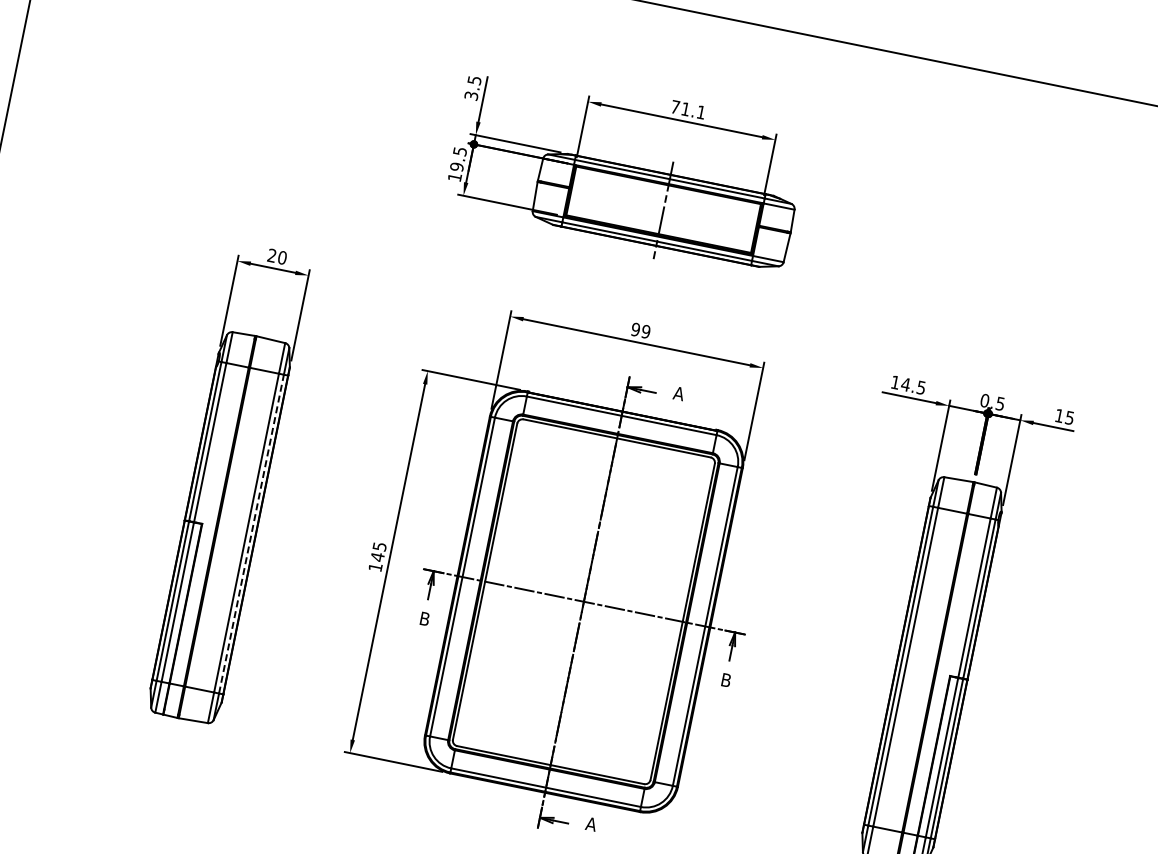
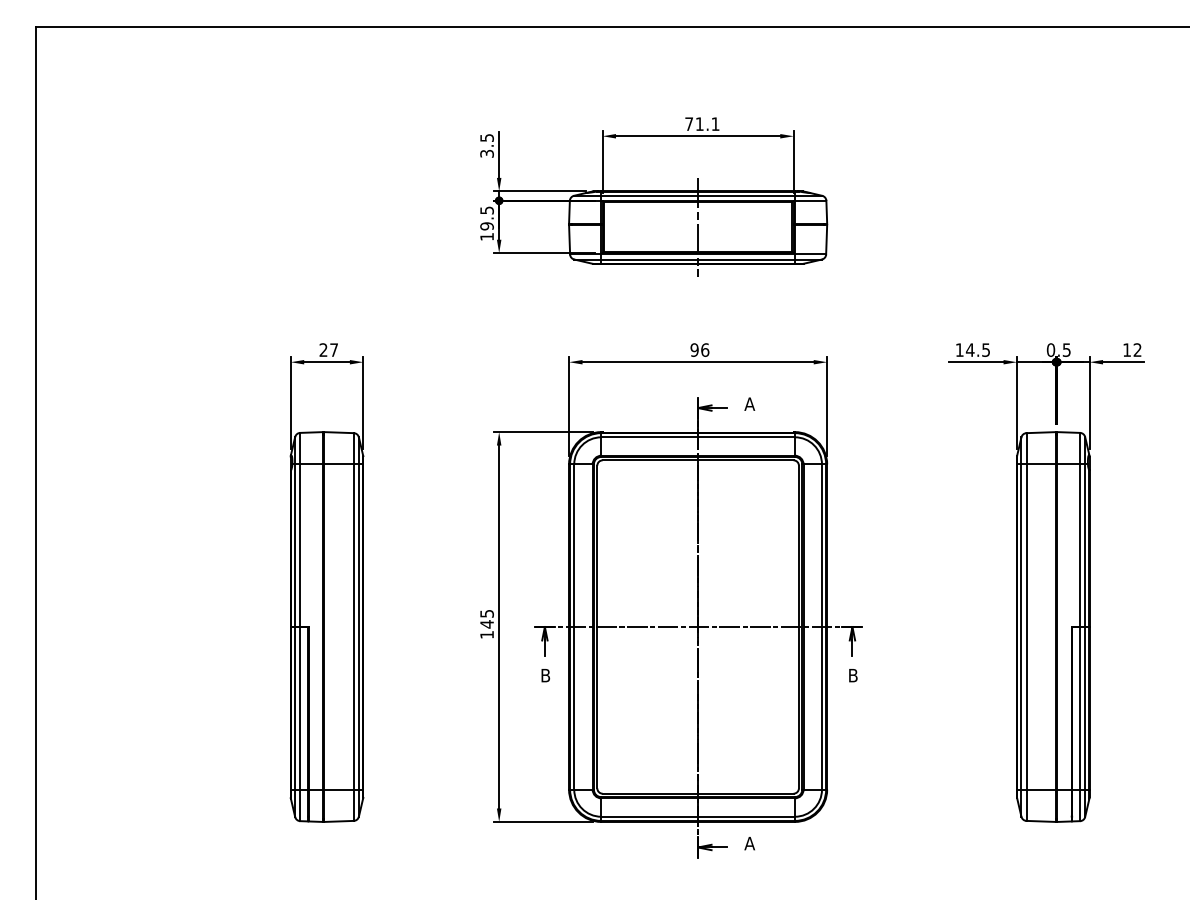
text: (282, 257) -> (334, 349), 20 -> 27
text: (646, 331) -> (705, 349), 99 -> 96
text: (1069, 417) -> (1137, 349), 15 -> 12
line: (251, 534) -> (358, 627), dashed -> solid

